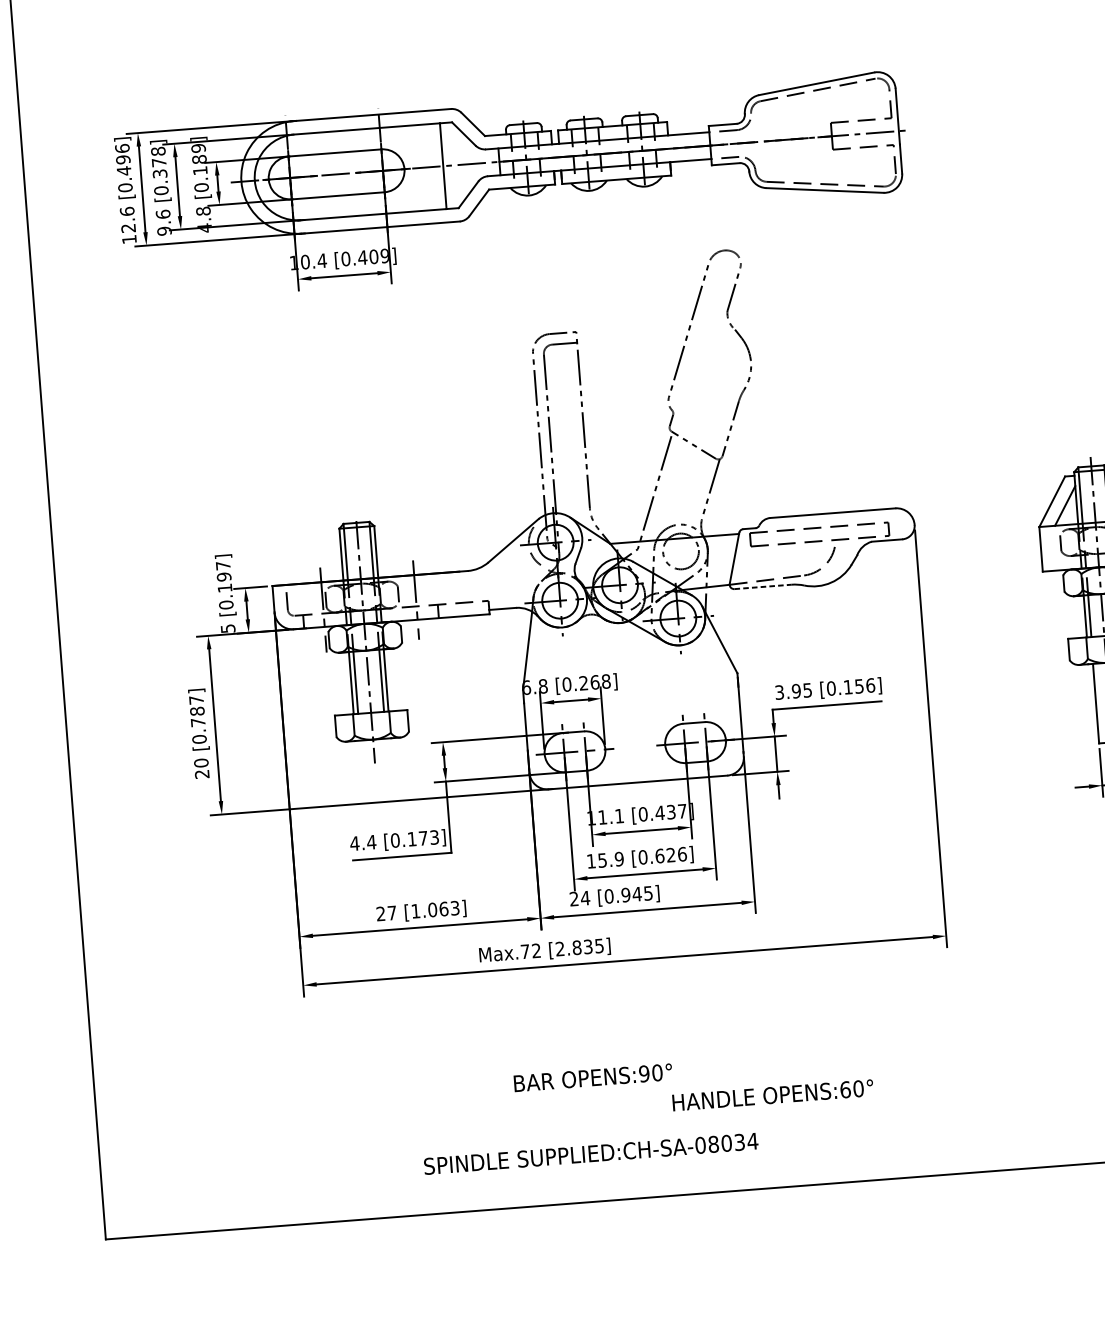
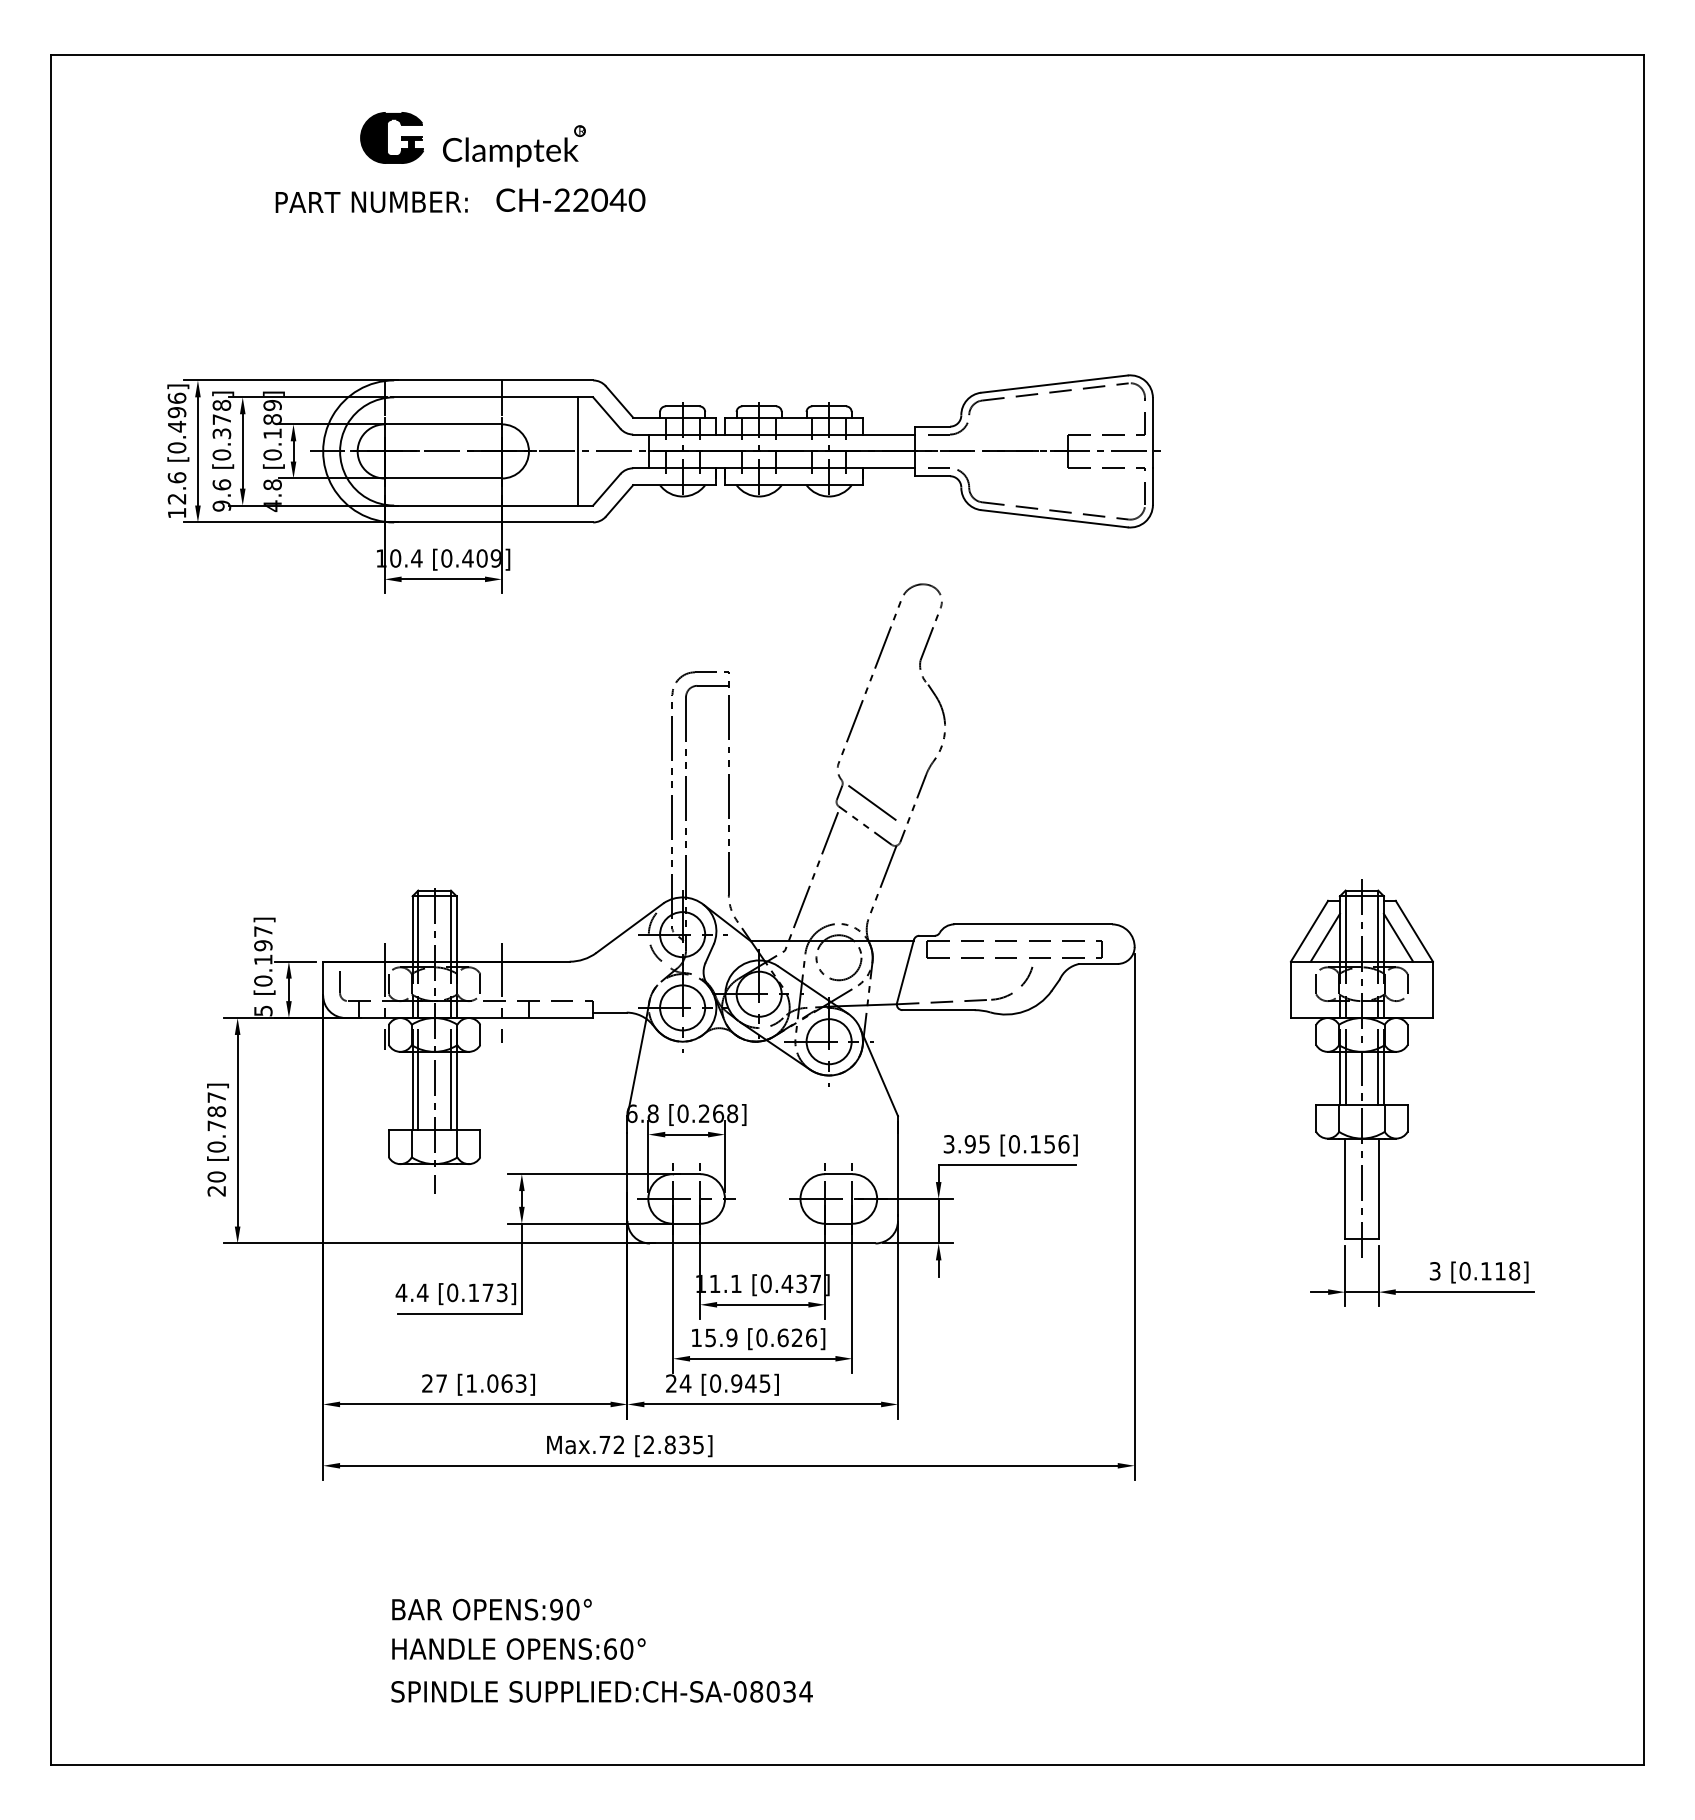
line: (698, 426) -> (872, 802), added
line: (763, 587) -> (939, 1010), dashed -> solid
text: (592, 1077) -> (491, 1609), moved
text: (772, 1094) -> (518, 1648), moved
text: (590, 1153) -> (601, 1691), moved

